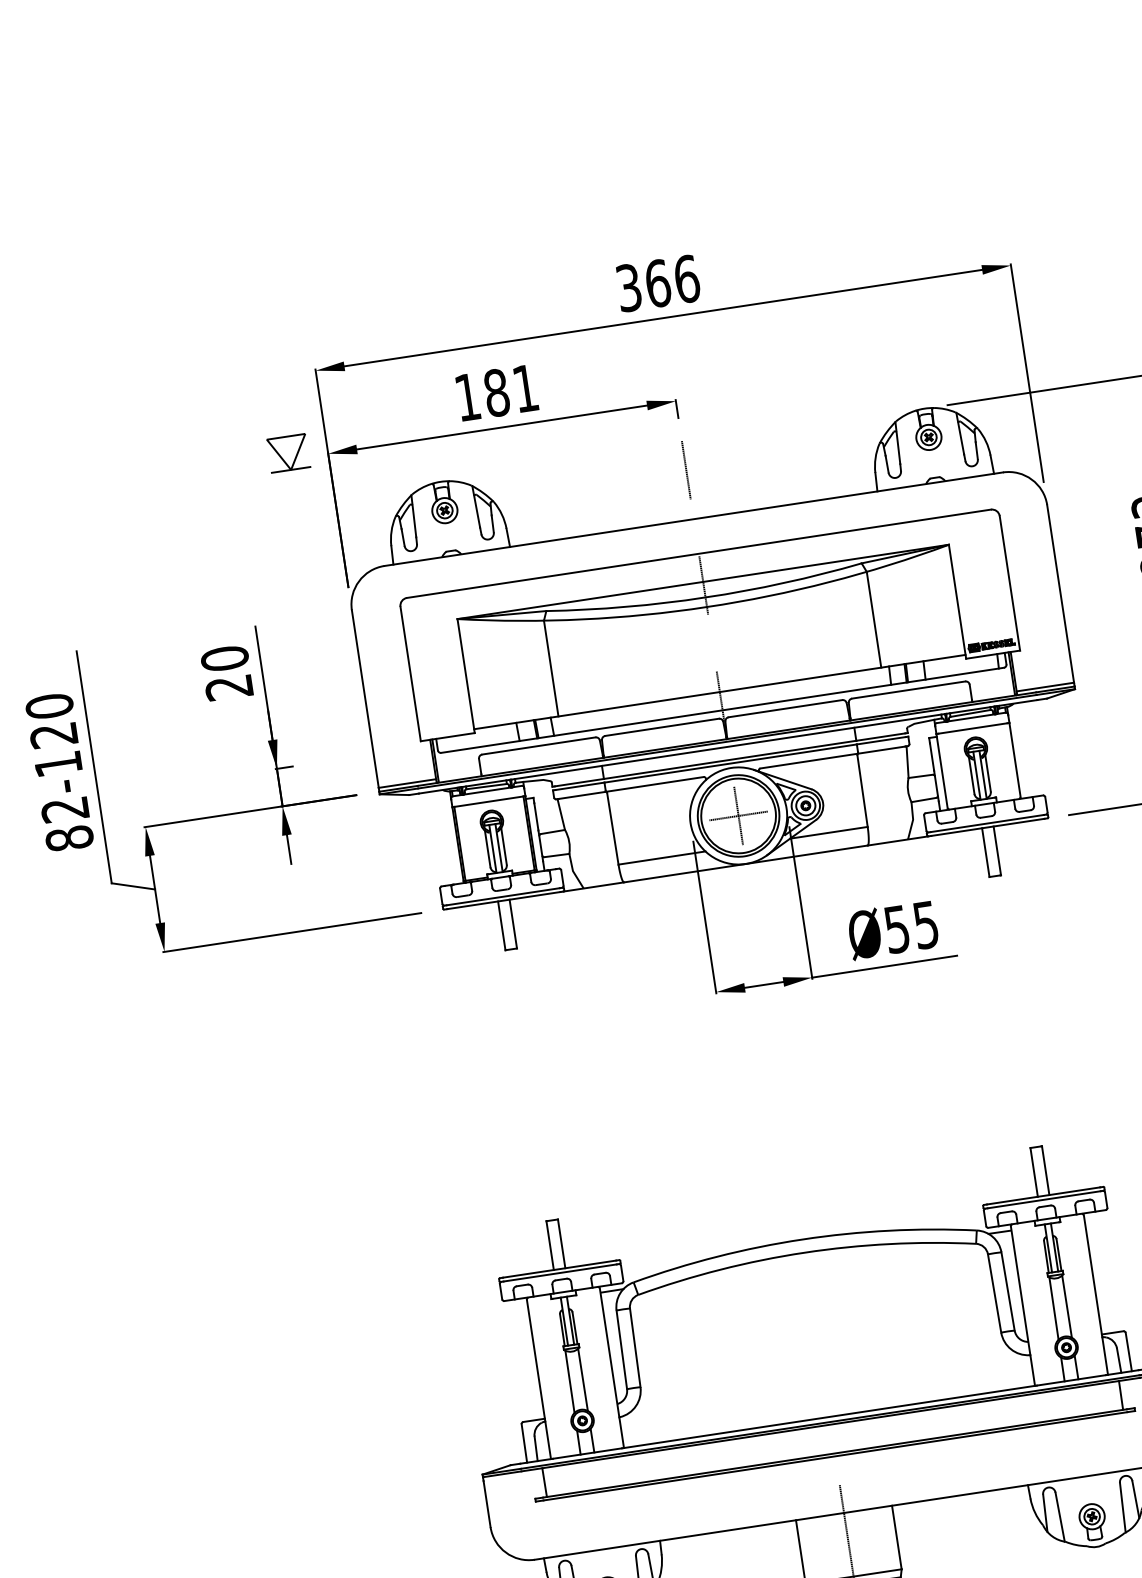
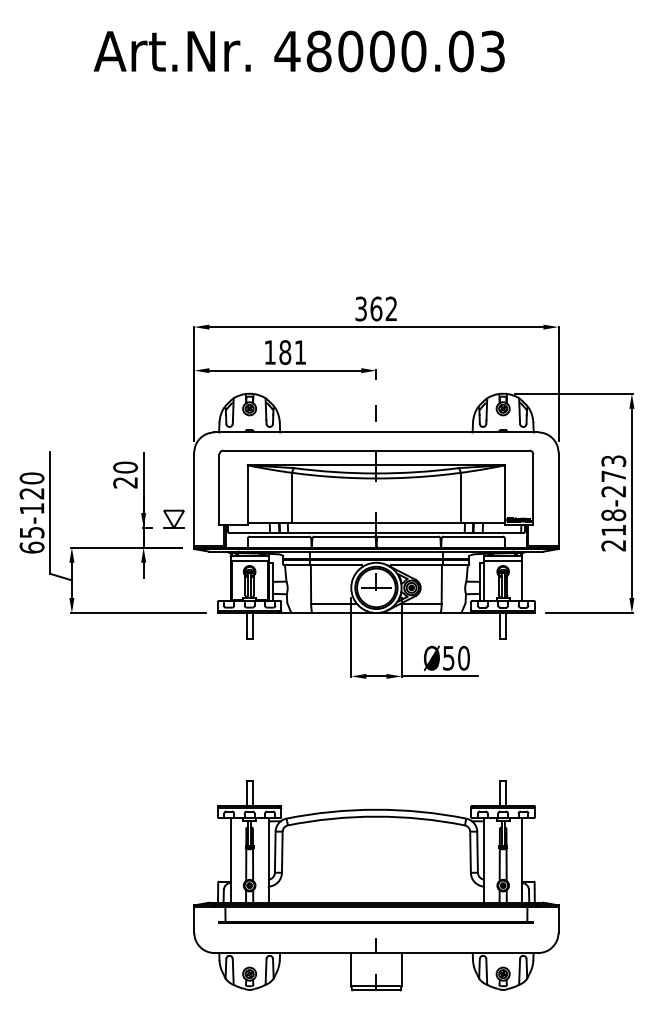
text: (686, 278) -> (391, 308), 366 -> 362
part: (287, 451) -> (173, 518), moved
text: (66, 825) -> (31, 540), 82-120 -> 65-120
text: (924, 923) -> (463, 657), Ø55 -> Ø50

